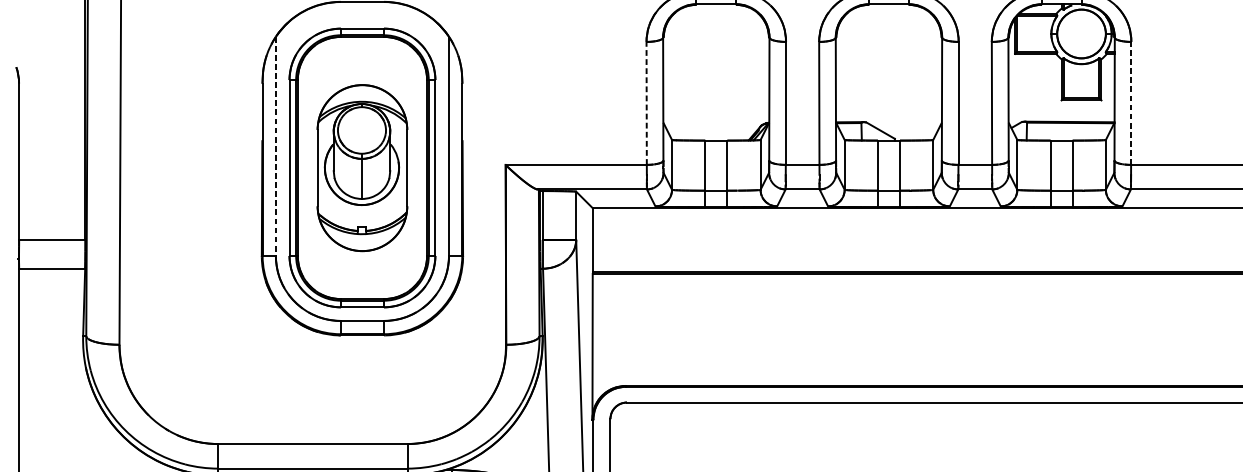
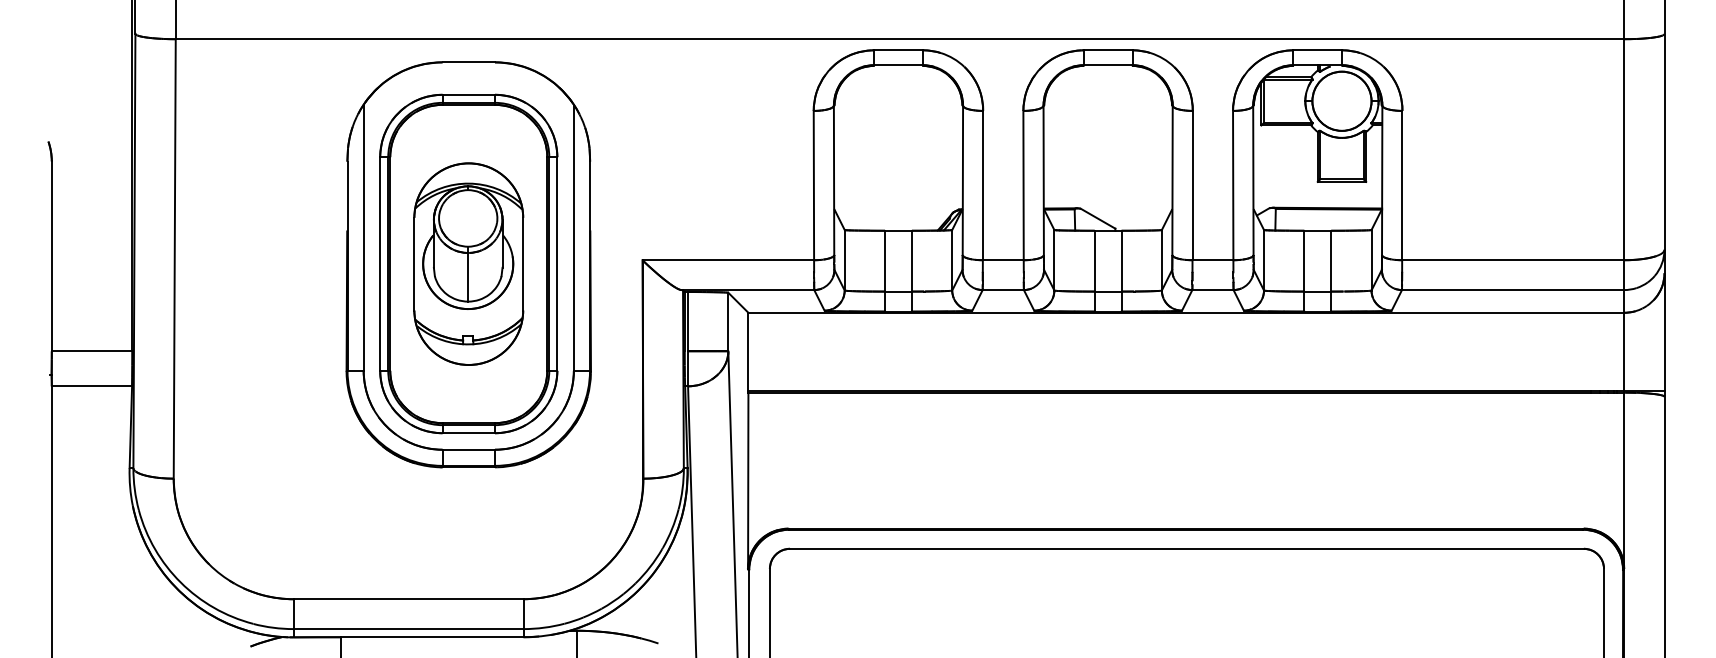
line: (646, 103) -> (813, 185), dashed -> solid
line: (1131, 103) -> (1402, 185), dashed -> solid
line: (275, 146) -> (363, 238), dashed -> solid

